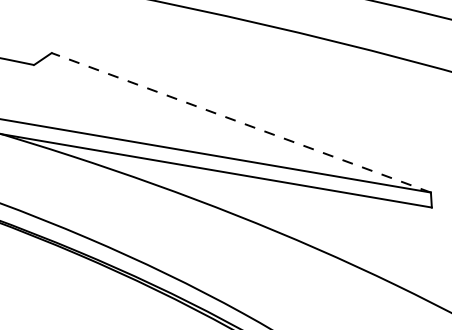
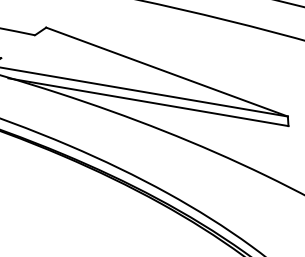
line: (242, 123) -> (167, 72), dashed -> solid

